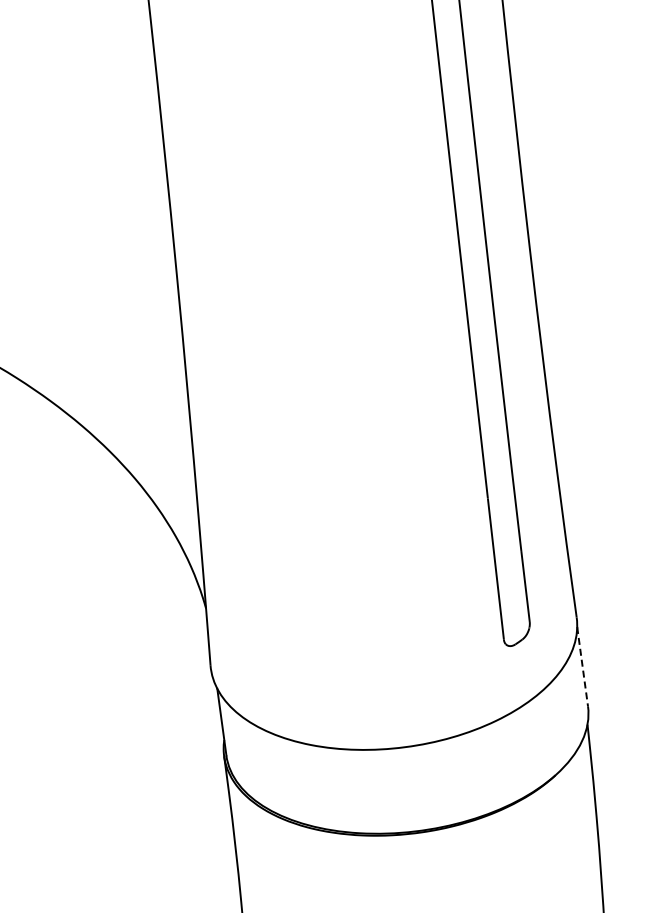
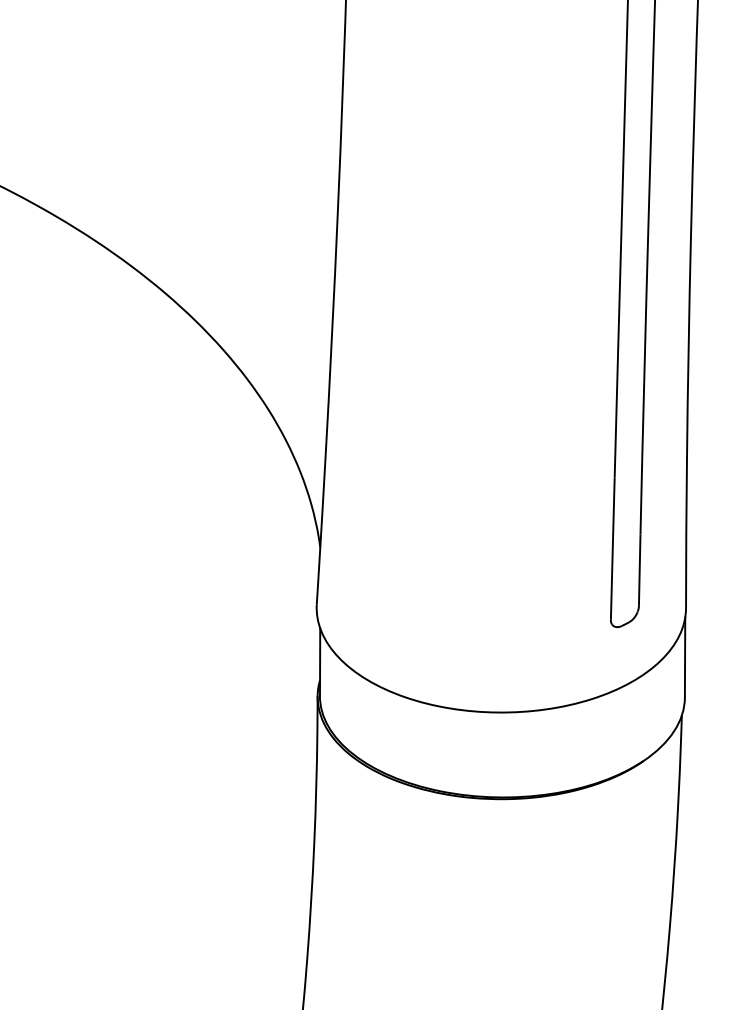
line: (583, 666) -> (685, 657), dashed -> solid

